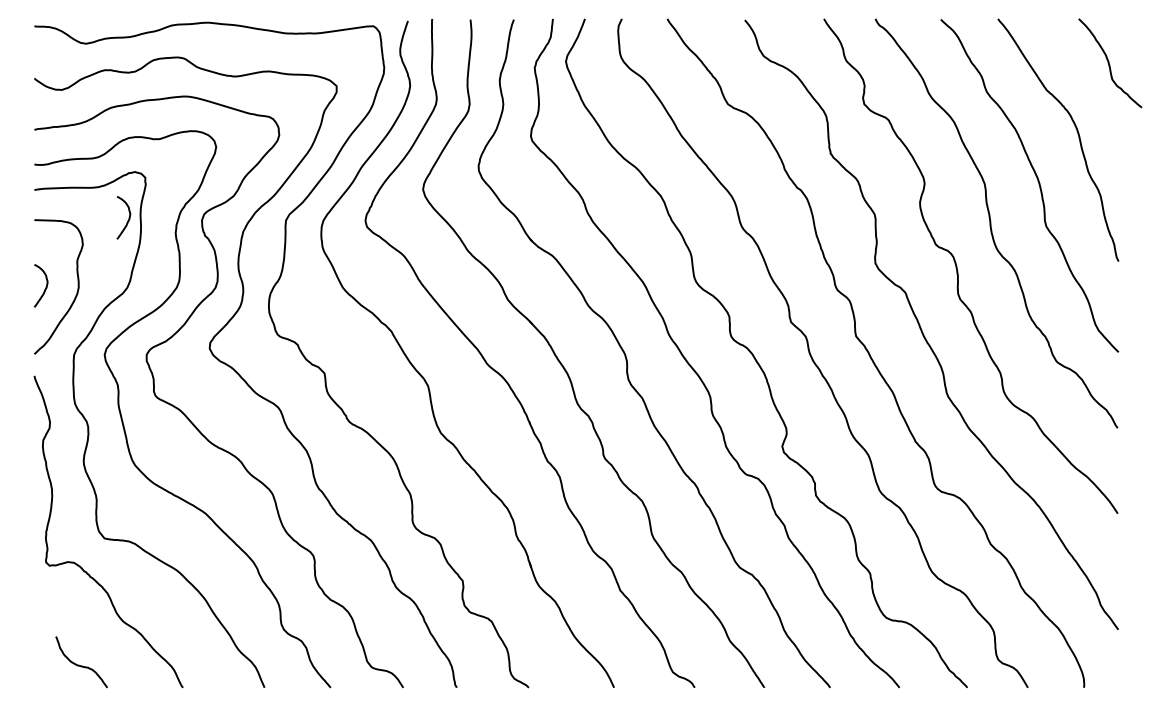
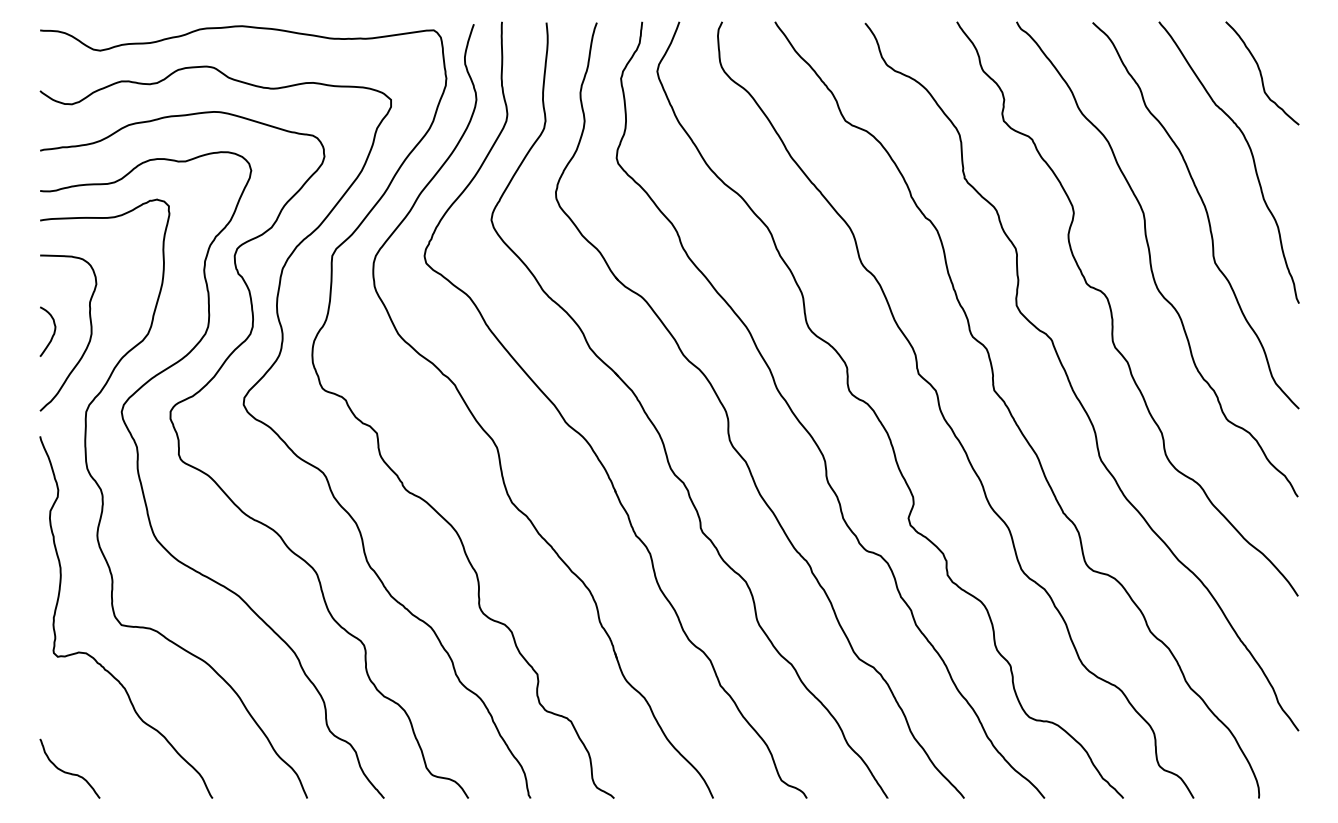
curve: (1109, 63) -> (1261, 73), moved
curve: (127, 220) -> (148, 255), removed
curve: (81, 665) -> (69, 772), moved

